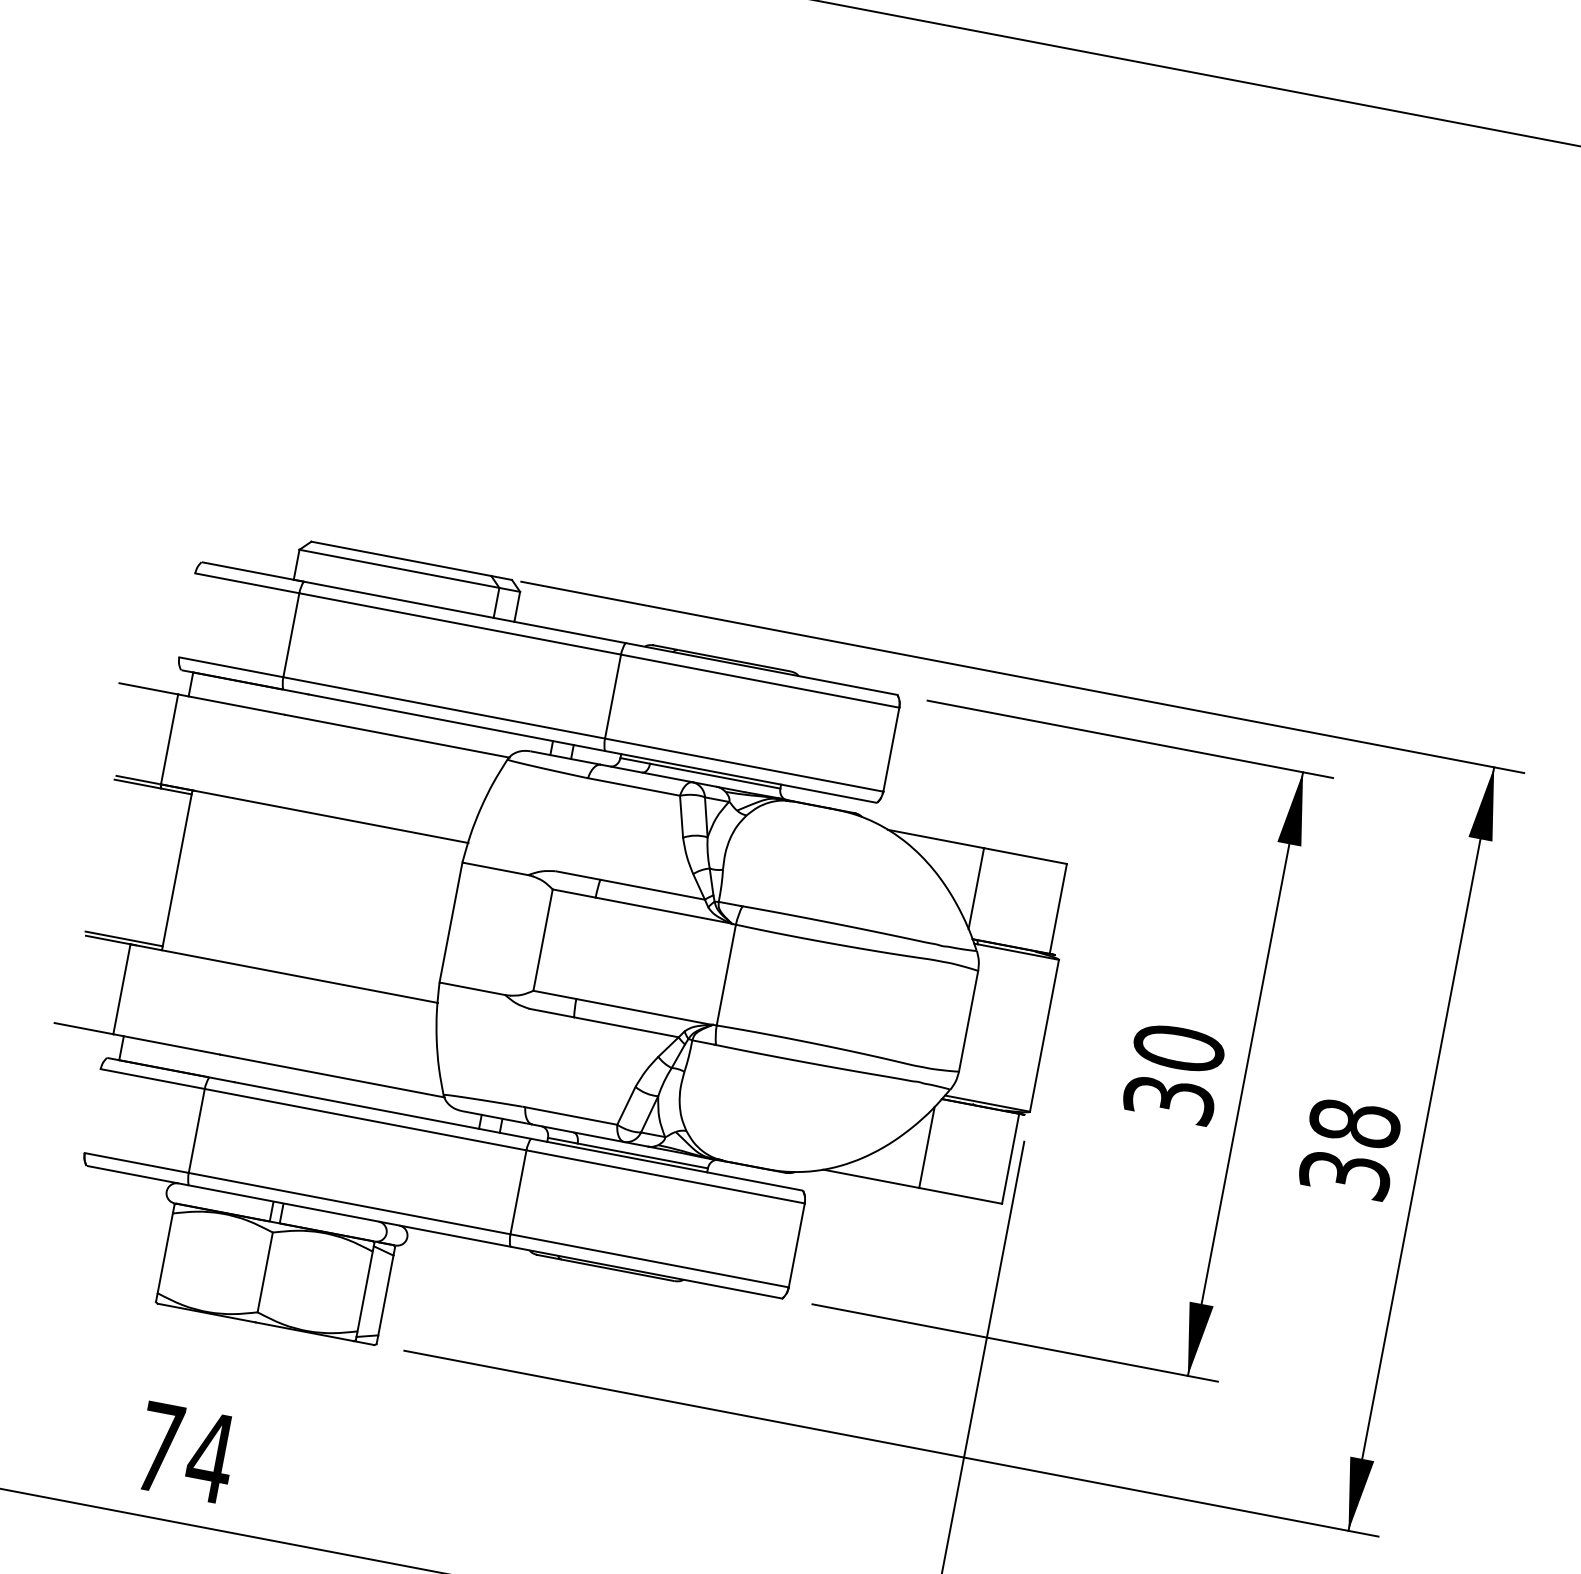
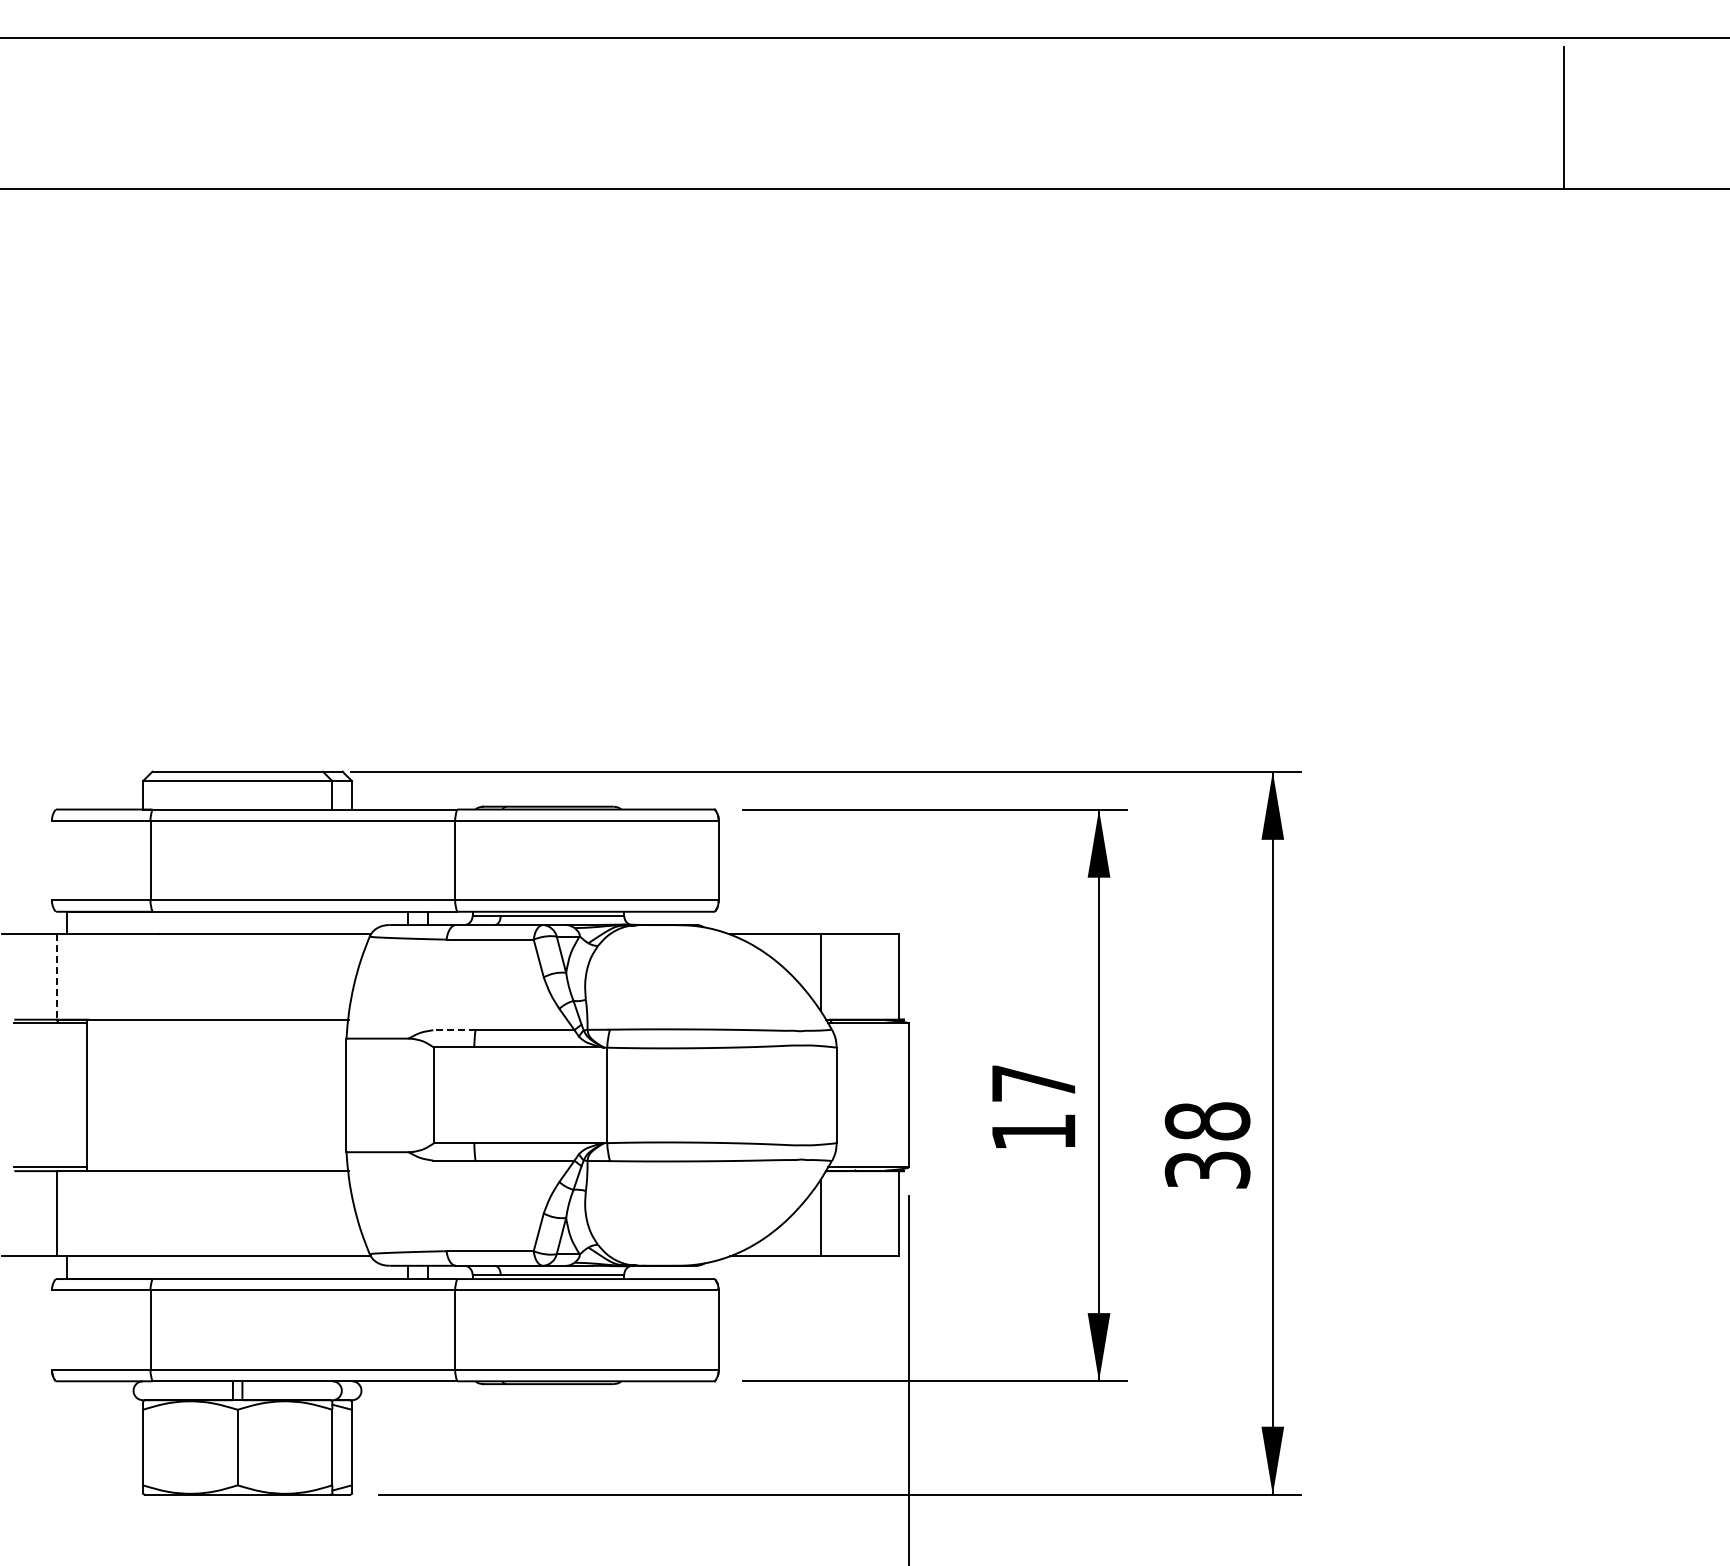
line: (169, 739) -> (57, 977), solid -> dashed
line: (578, 875) -> (454, 1030), solid -> dashed
text: (1173, 1073) -> (1033, 1107), 30 -> 17

